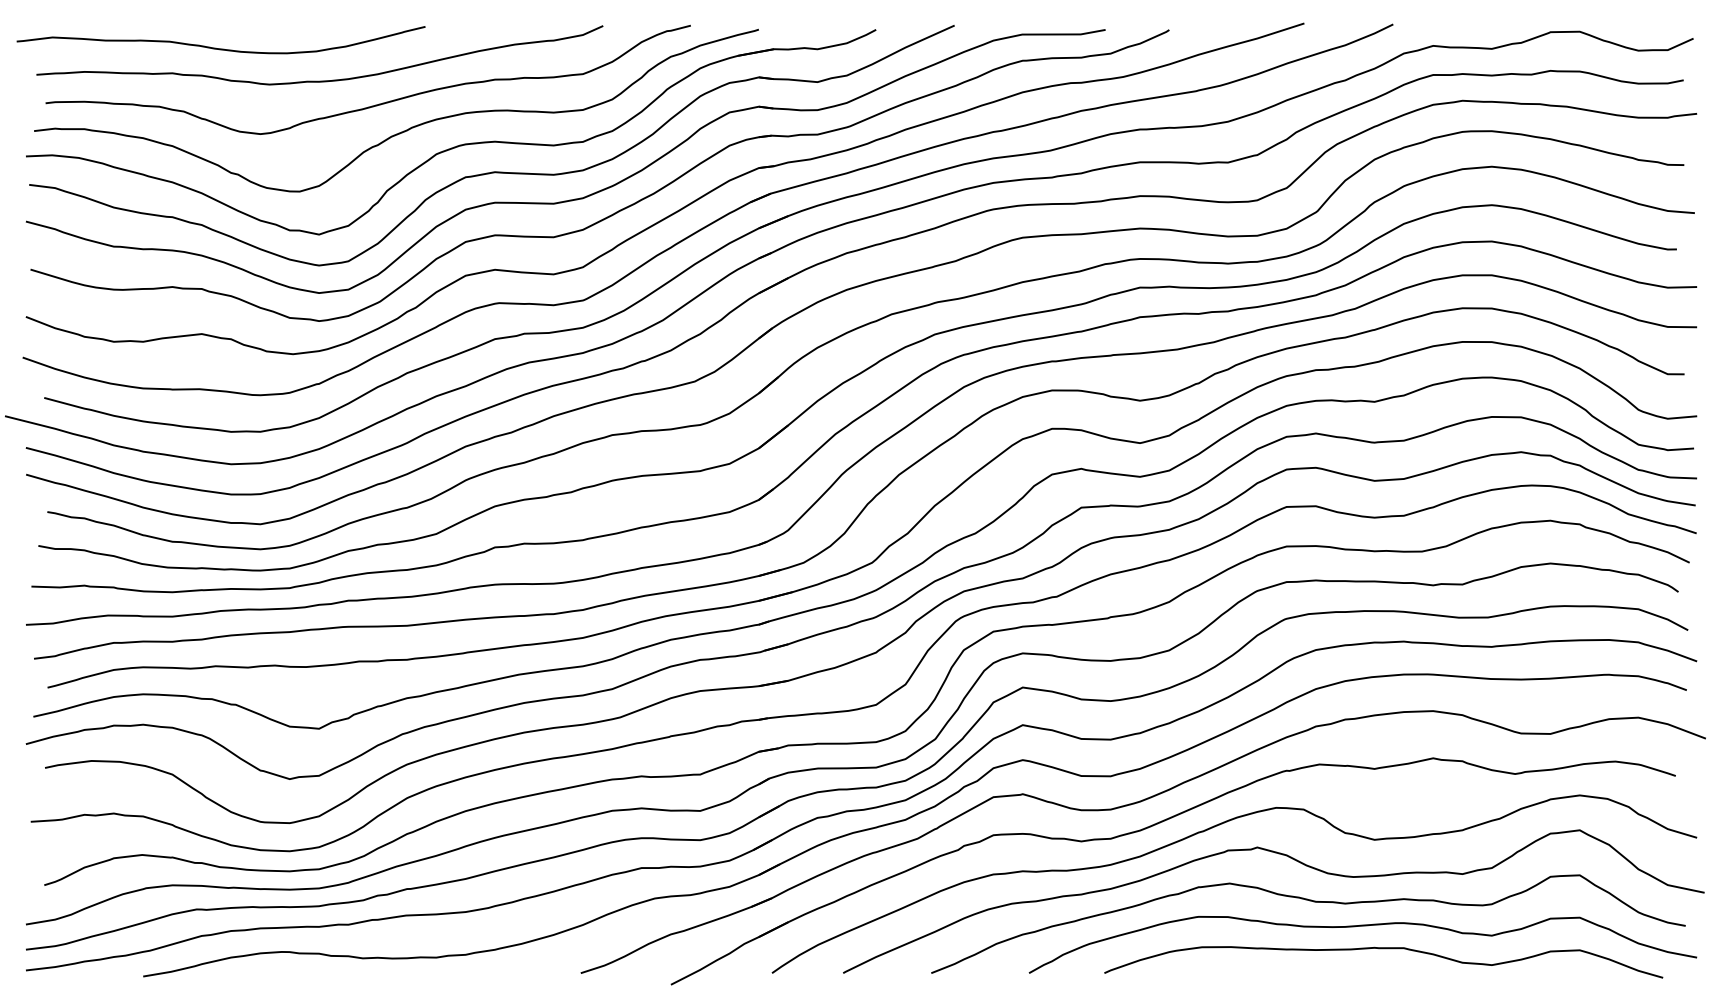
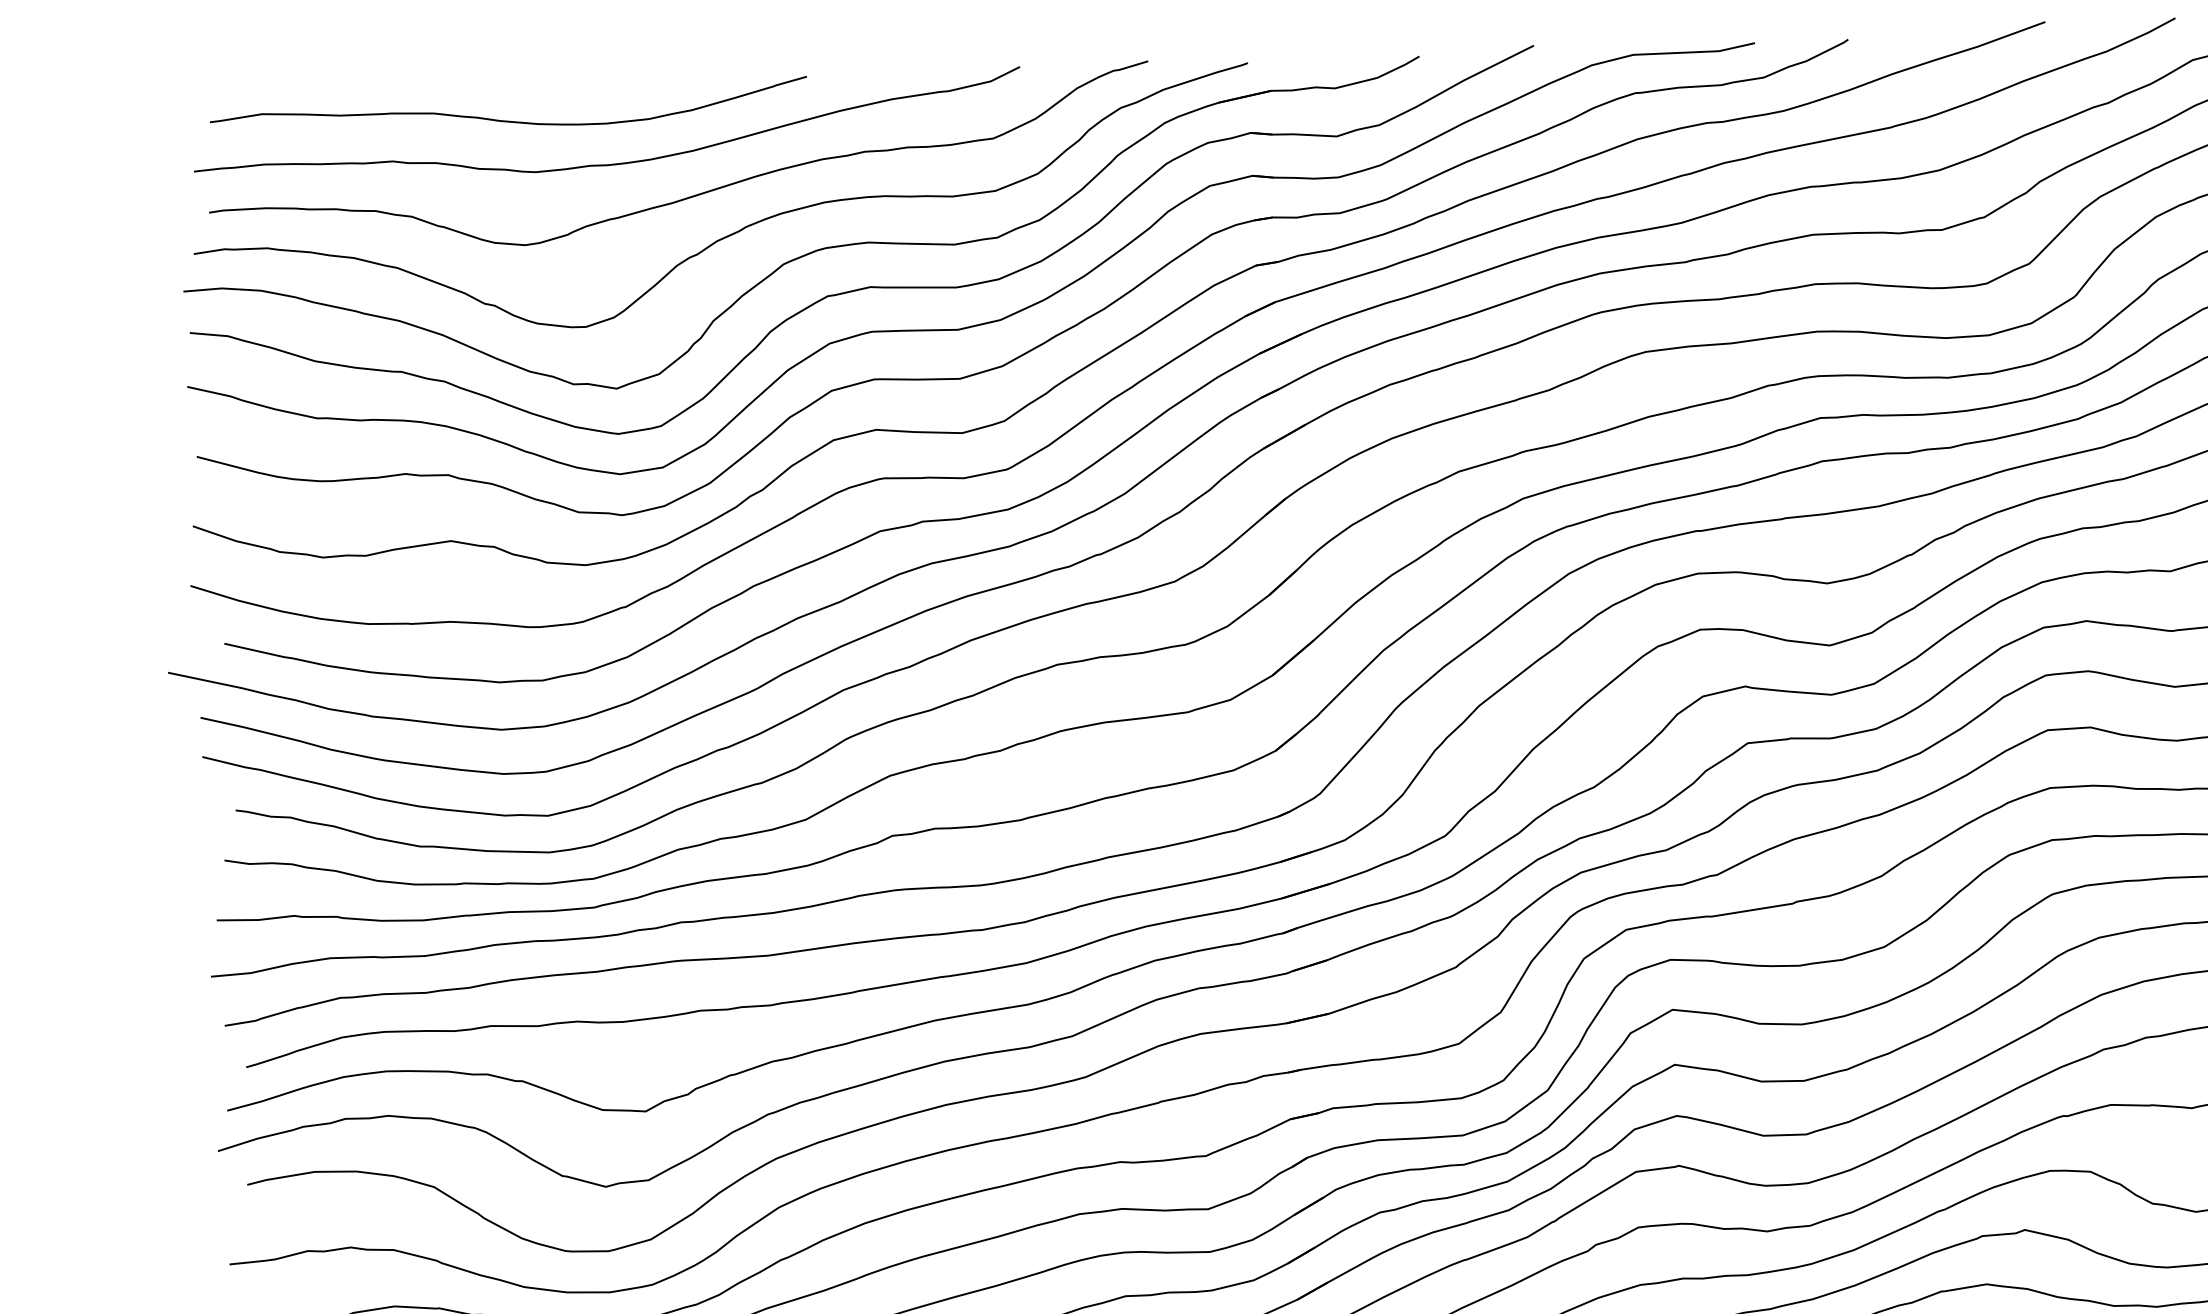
curve: (220, 48) -> (508, 120), moved

